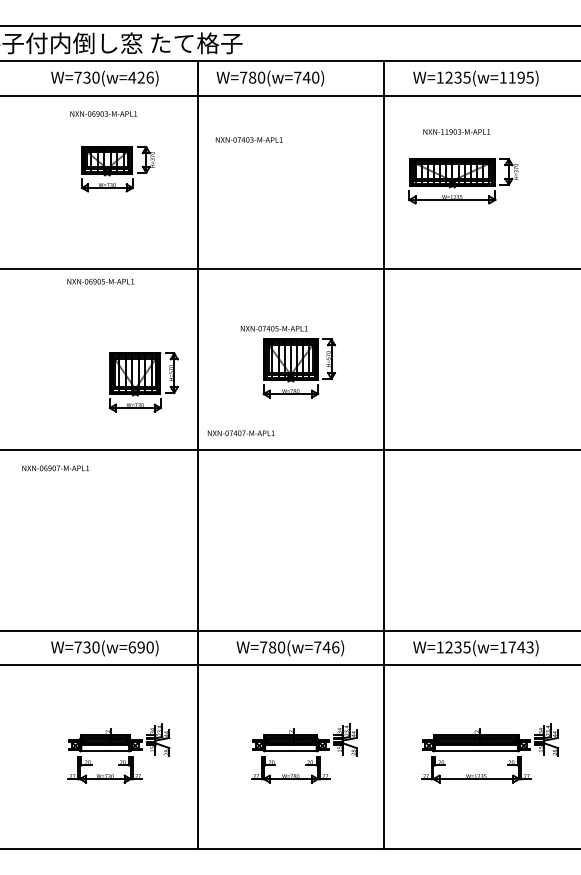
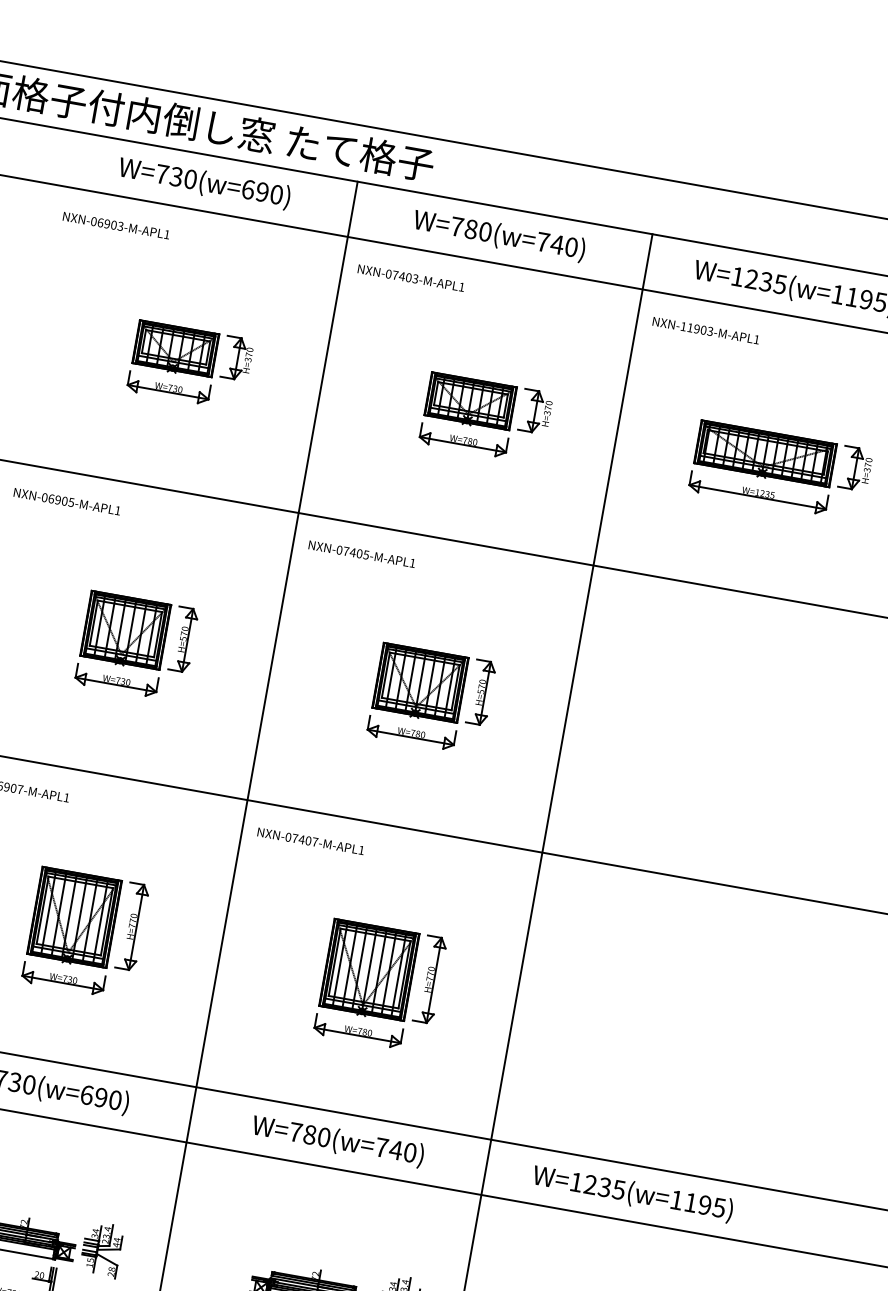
text: (140, 77) -> (261, 191), W=730(w=426) -> W=730(w=690)
text: (270, 78) -> (499, 235), moved
text: (103, 113) -> (116, 224), moved
text: (456, 131) -> (705, 329), moved
text: (248, 139) -> (410, 277), moved
part: (117, 169) -> (189, 365), moved
part: (463, 181) -> (780, 471), moved
part: (301, 191) -> (485, 418), added
text: (100, 281) -> (66, 501), moved
text: (273, 328) -> (360, 553), moved
part: (143, 382) -> (136, 646), moved
text: (240, 433) -> (309, 841), moved
part: (113, 548) -> (85, 932), added
part: (299, 548) -> (380, 985), added
text: (335, 647) -> (409, 1152), W=780(w=746) -> W=780(w=740)
text: (520, 647) -> (703, 1205), W=1235(w=1743) -> W=1235(w=1195)

